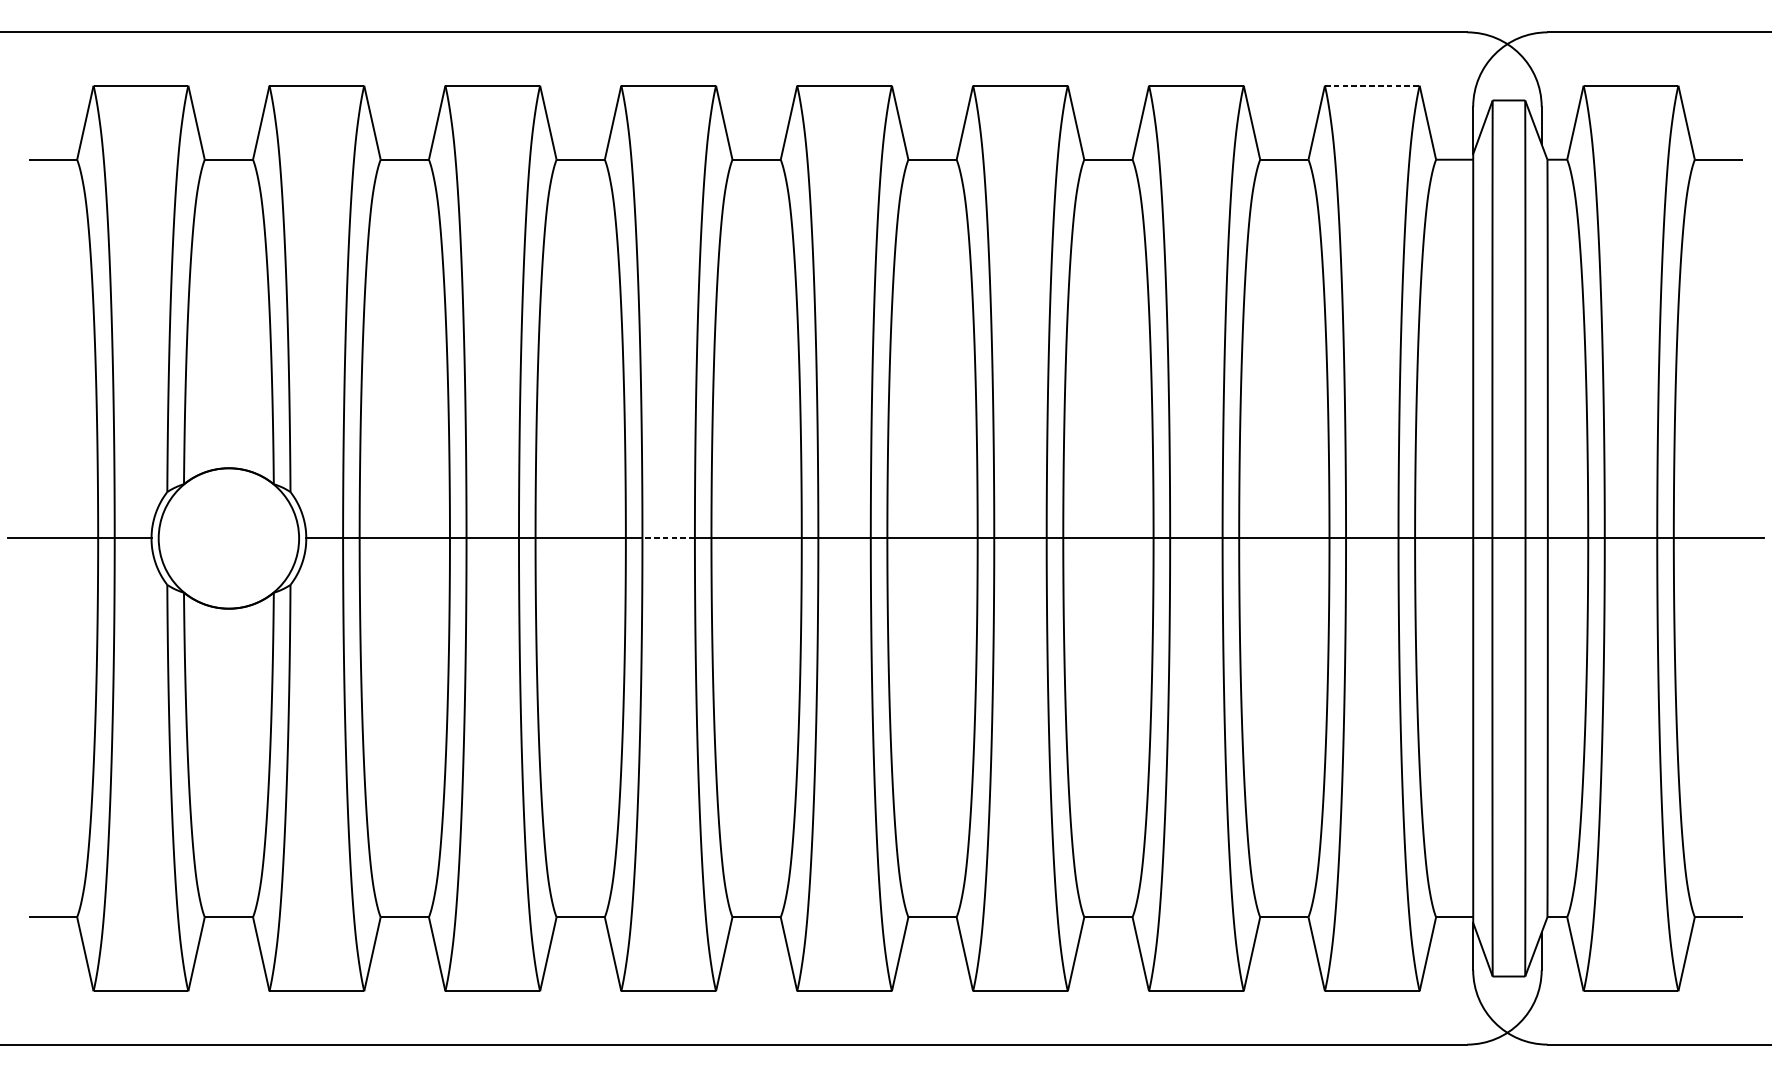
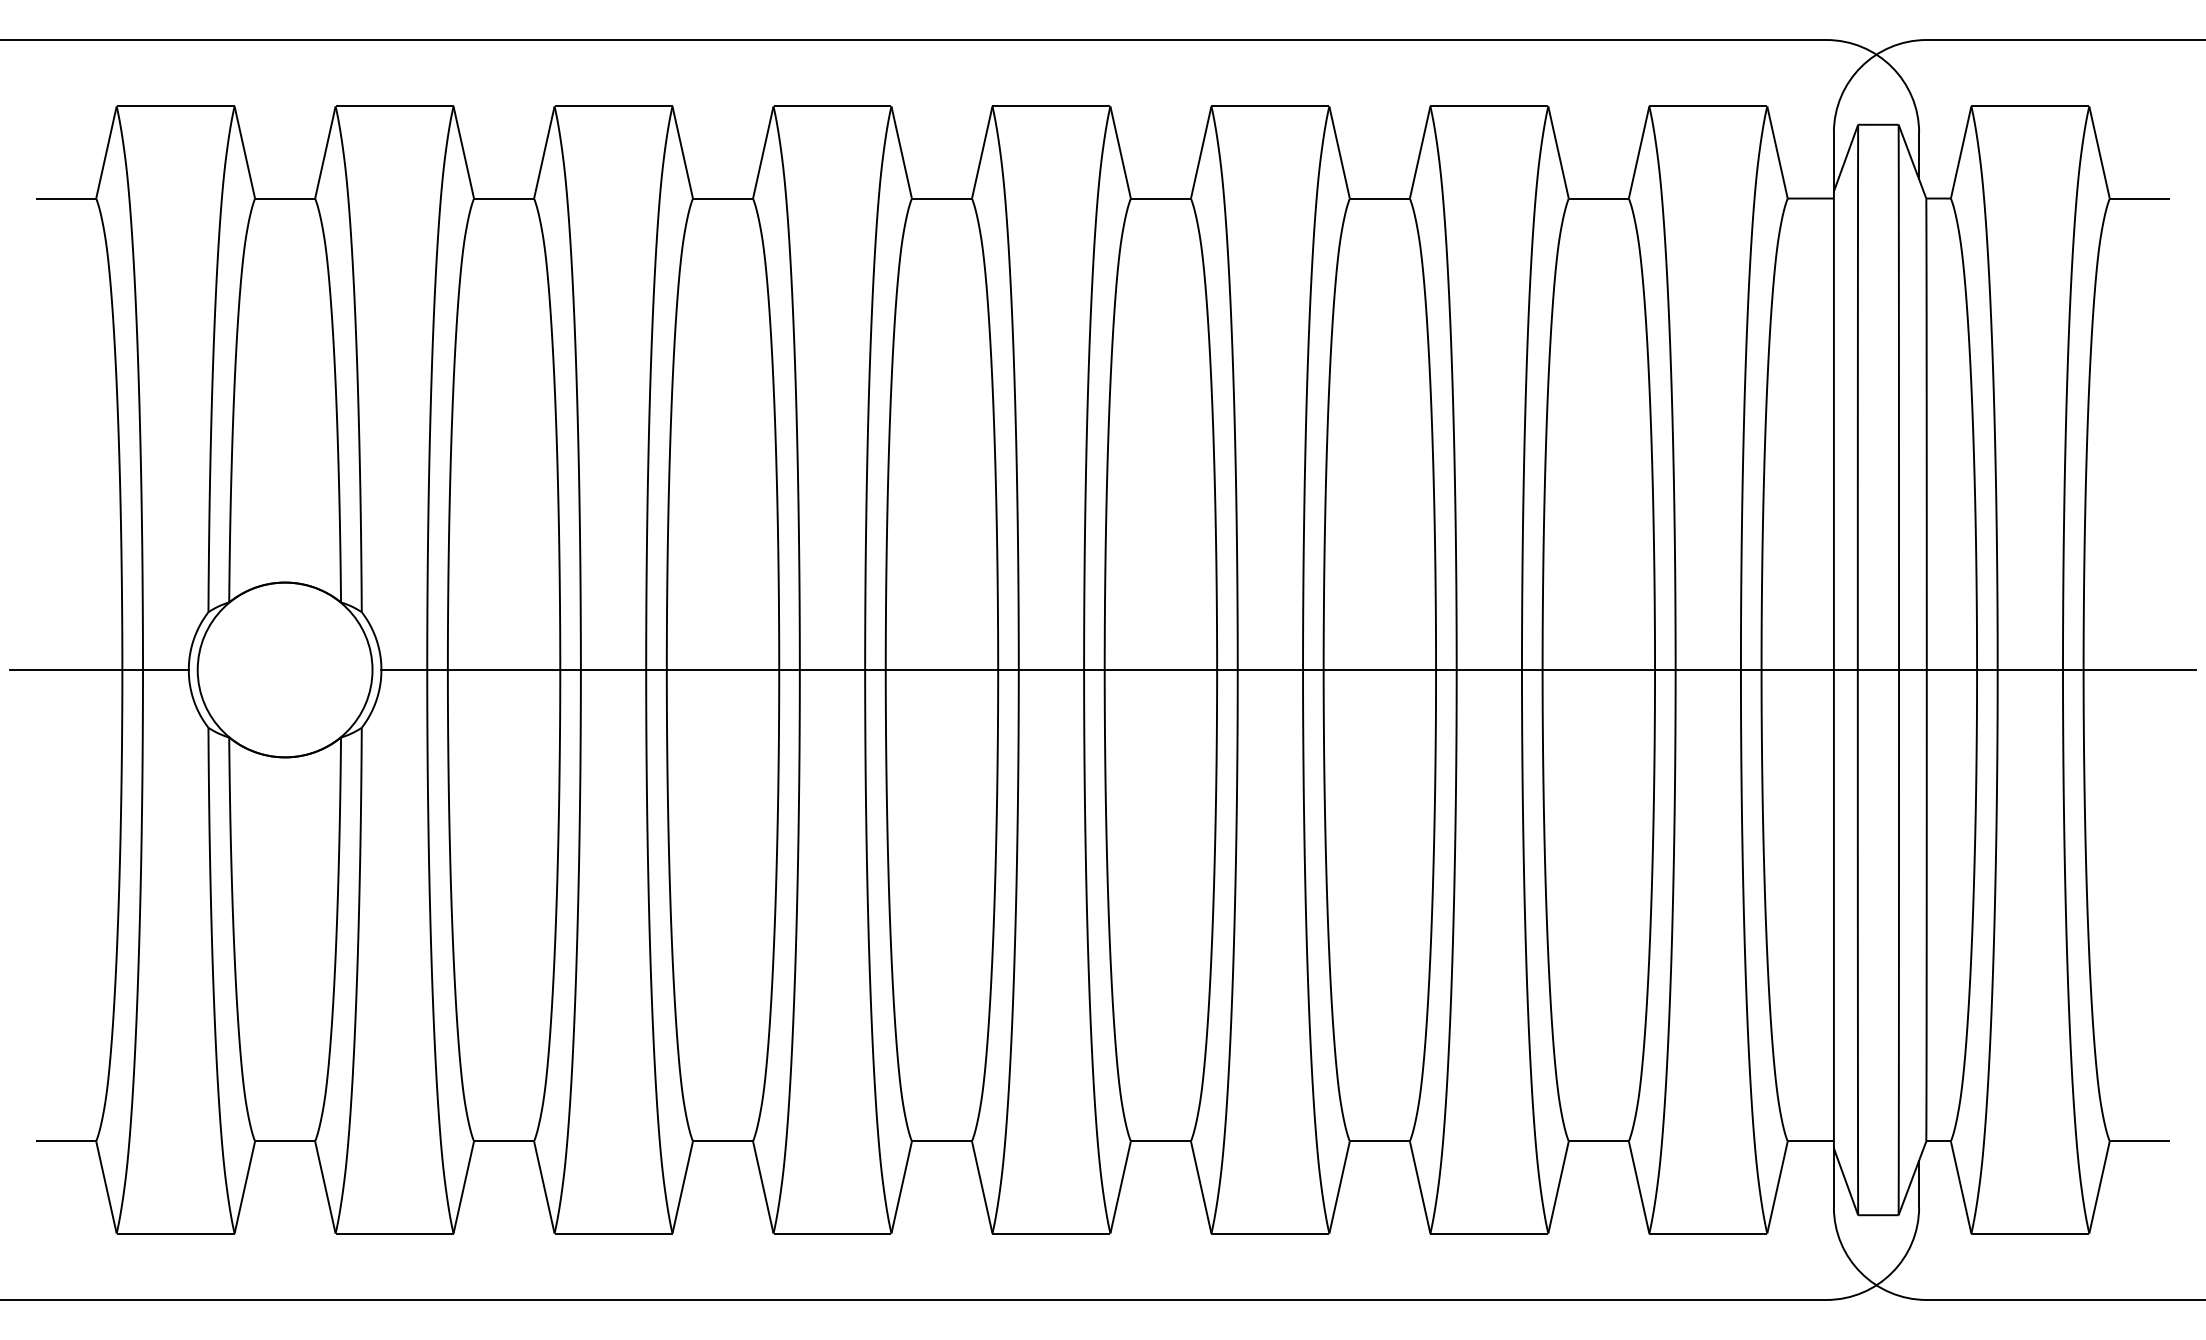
line: (1373, 85) -> (1709, 106), dashed -> solid
line: (668, 538) -> (832, 669), dashed -> solid

